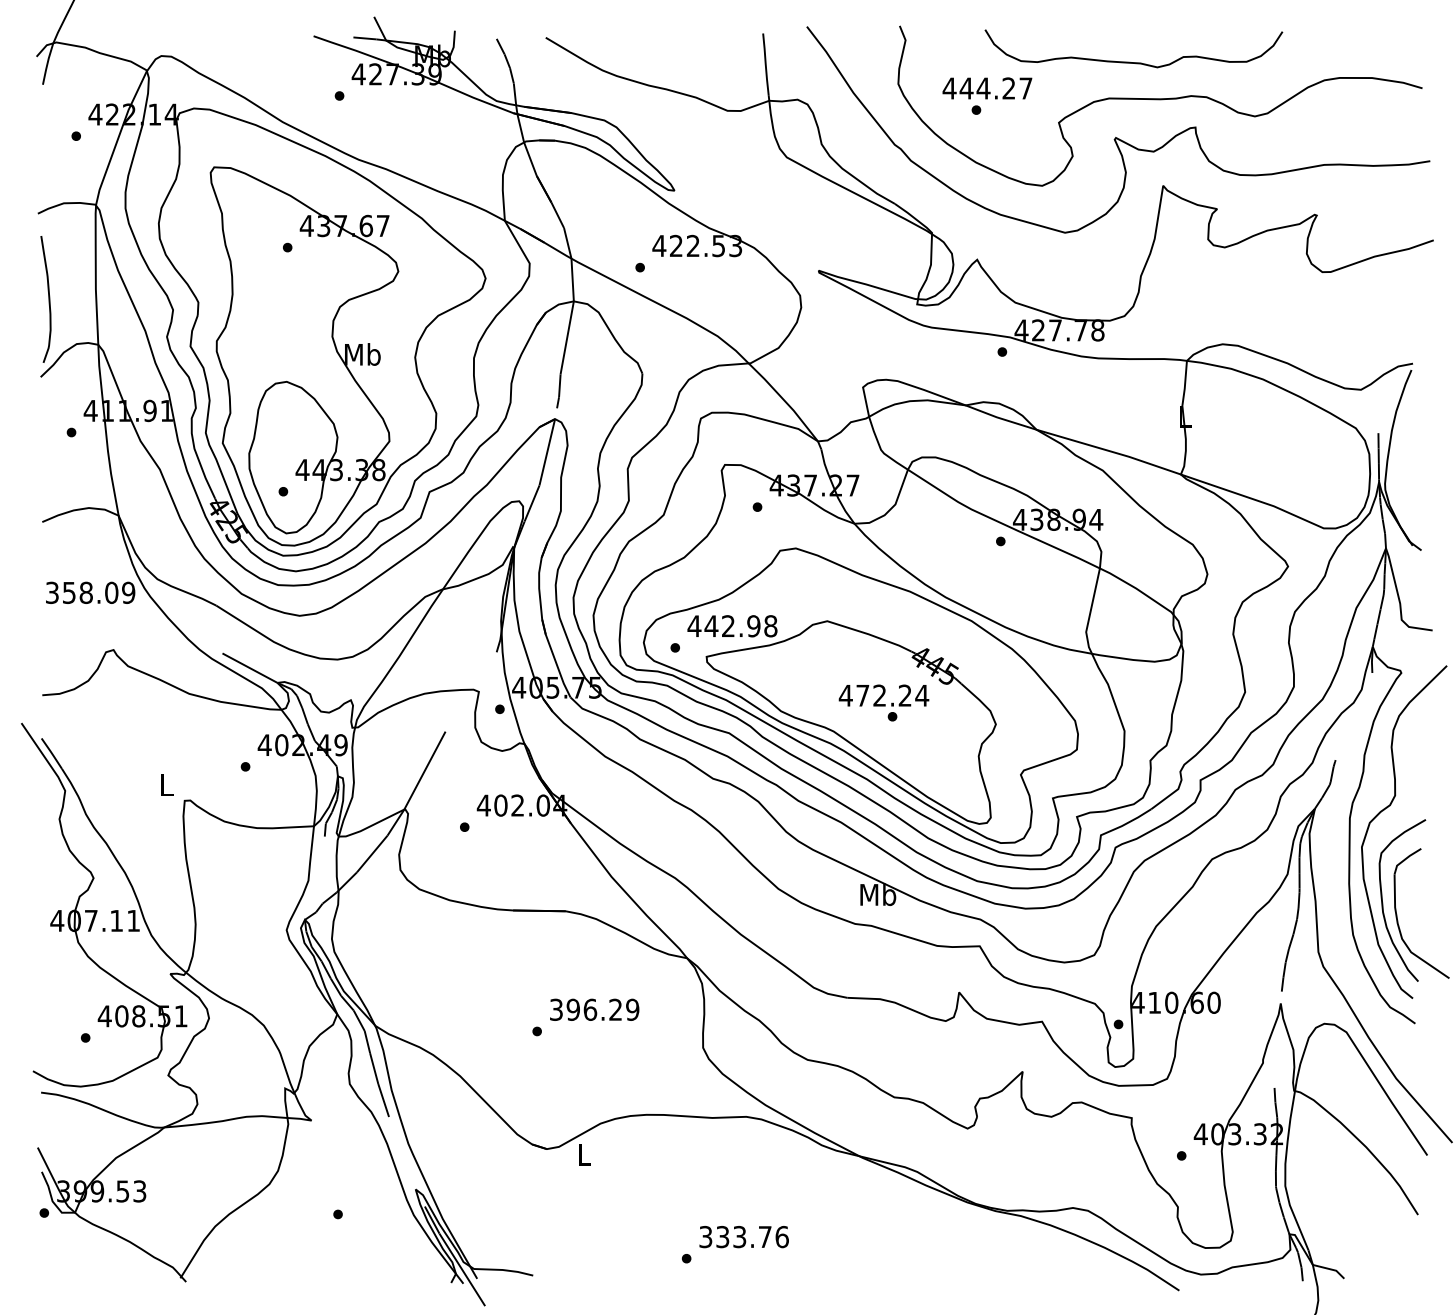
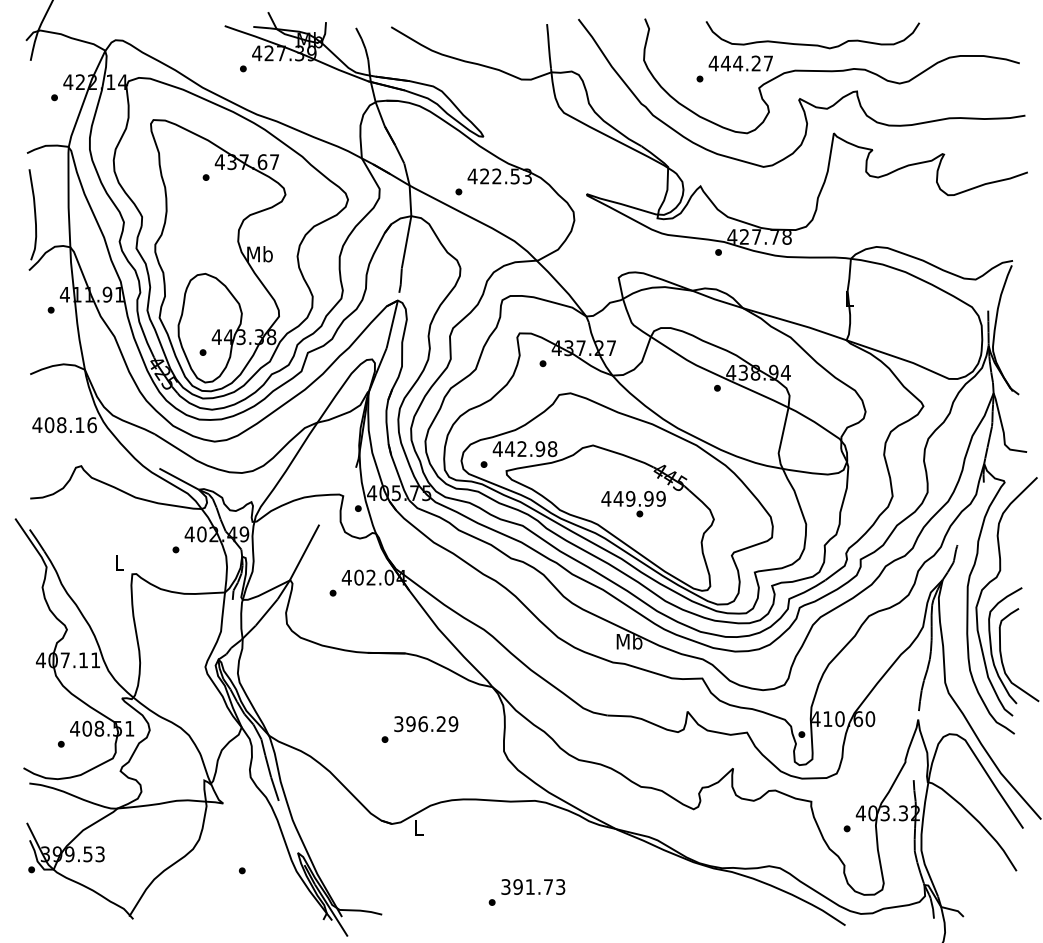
text: (987, 88) -> (740, 63), moved
text: (90, 592) -> (64, 424), 358.09 -> 408.16
text: (892, 695) -> (639, 498), 472.24 -> 449.99
text: (752, 1236) -> (539, 886), 333.76 -> 391.73

